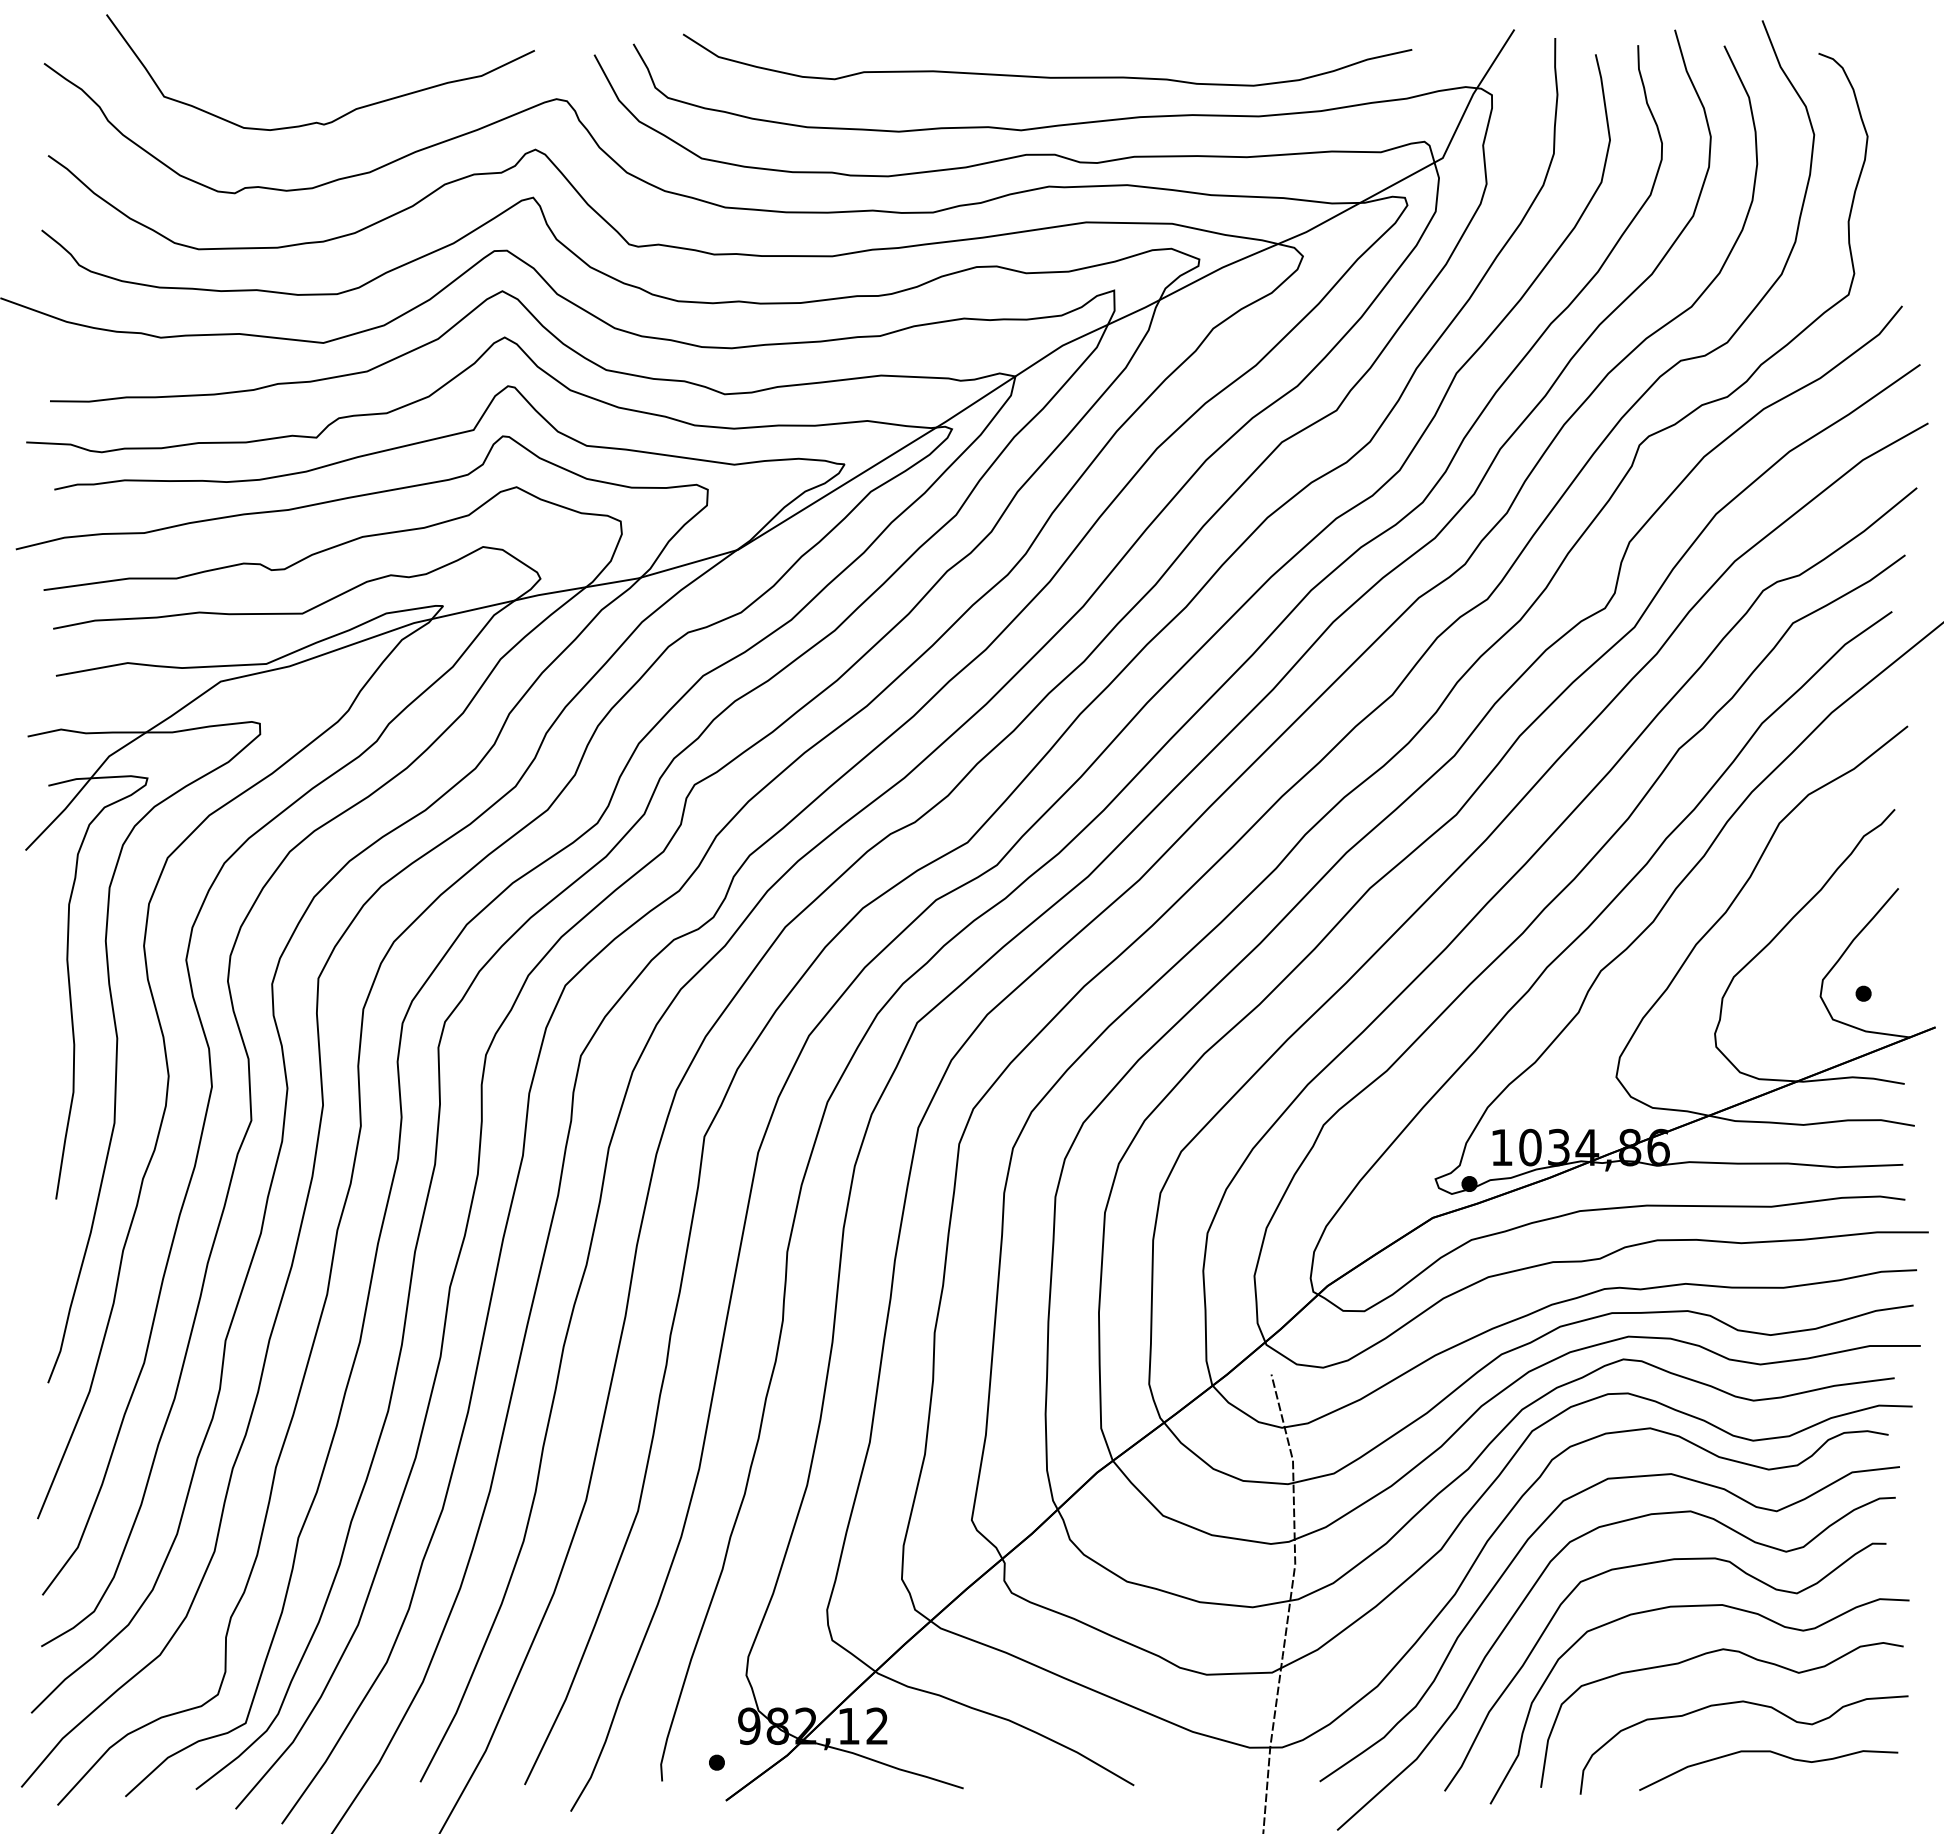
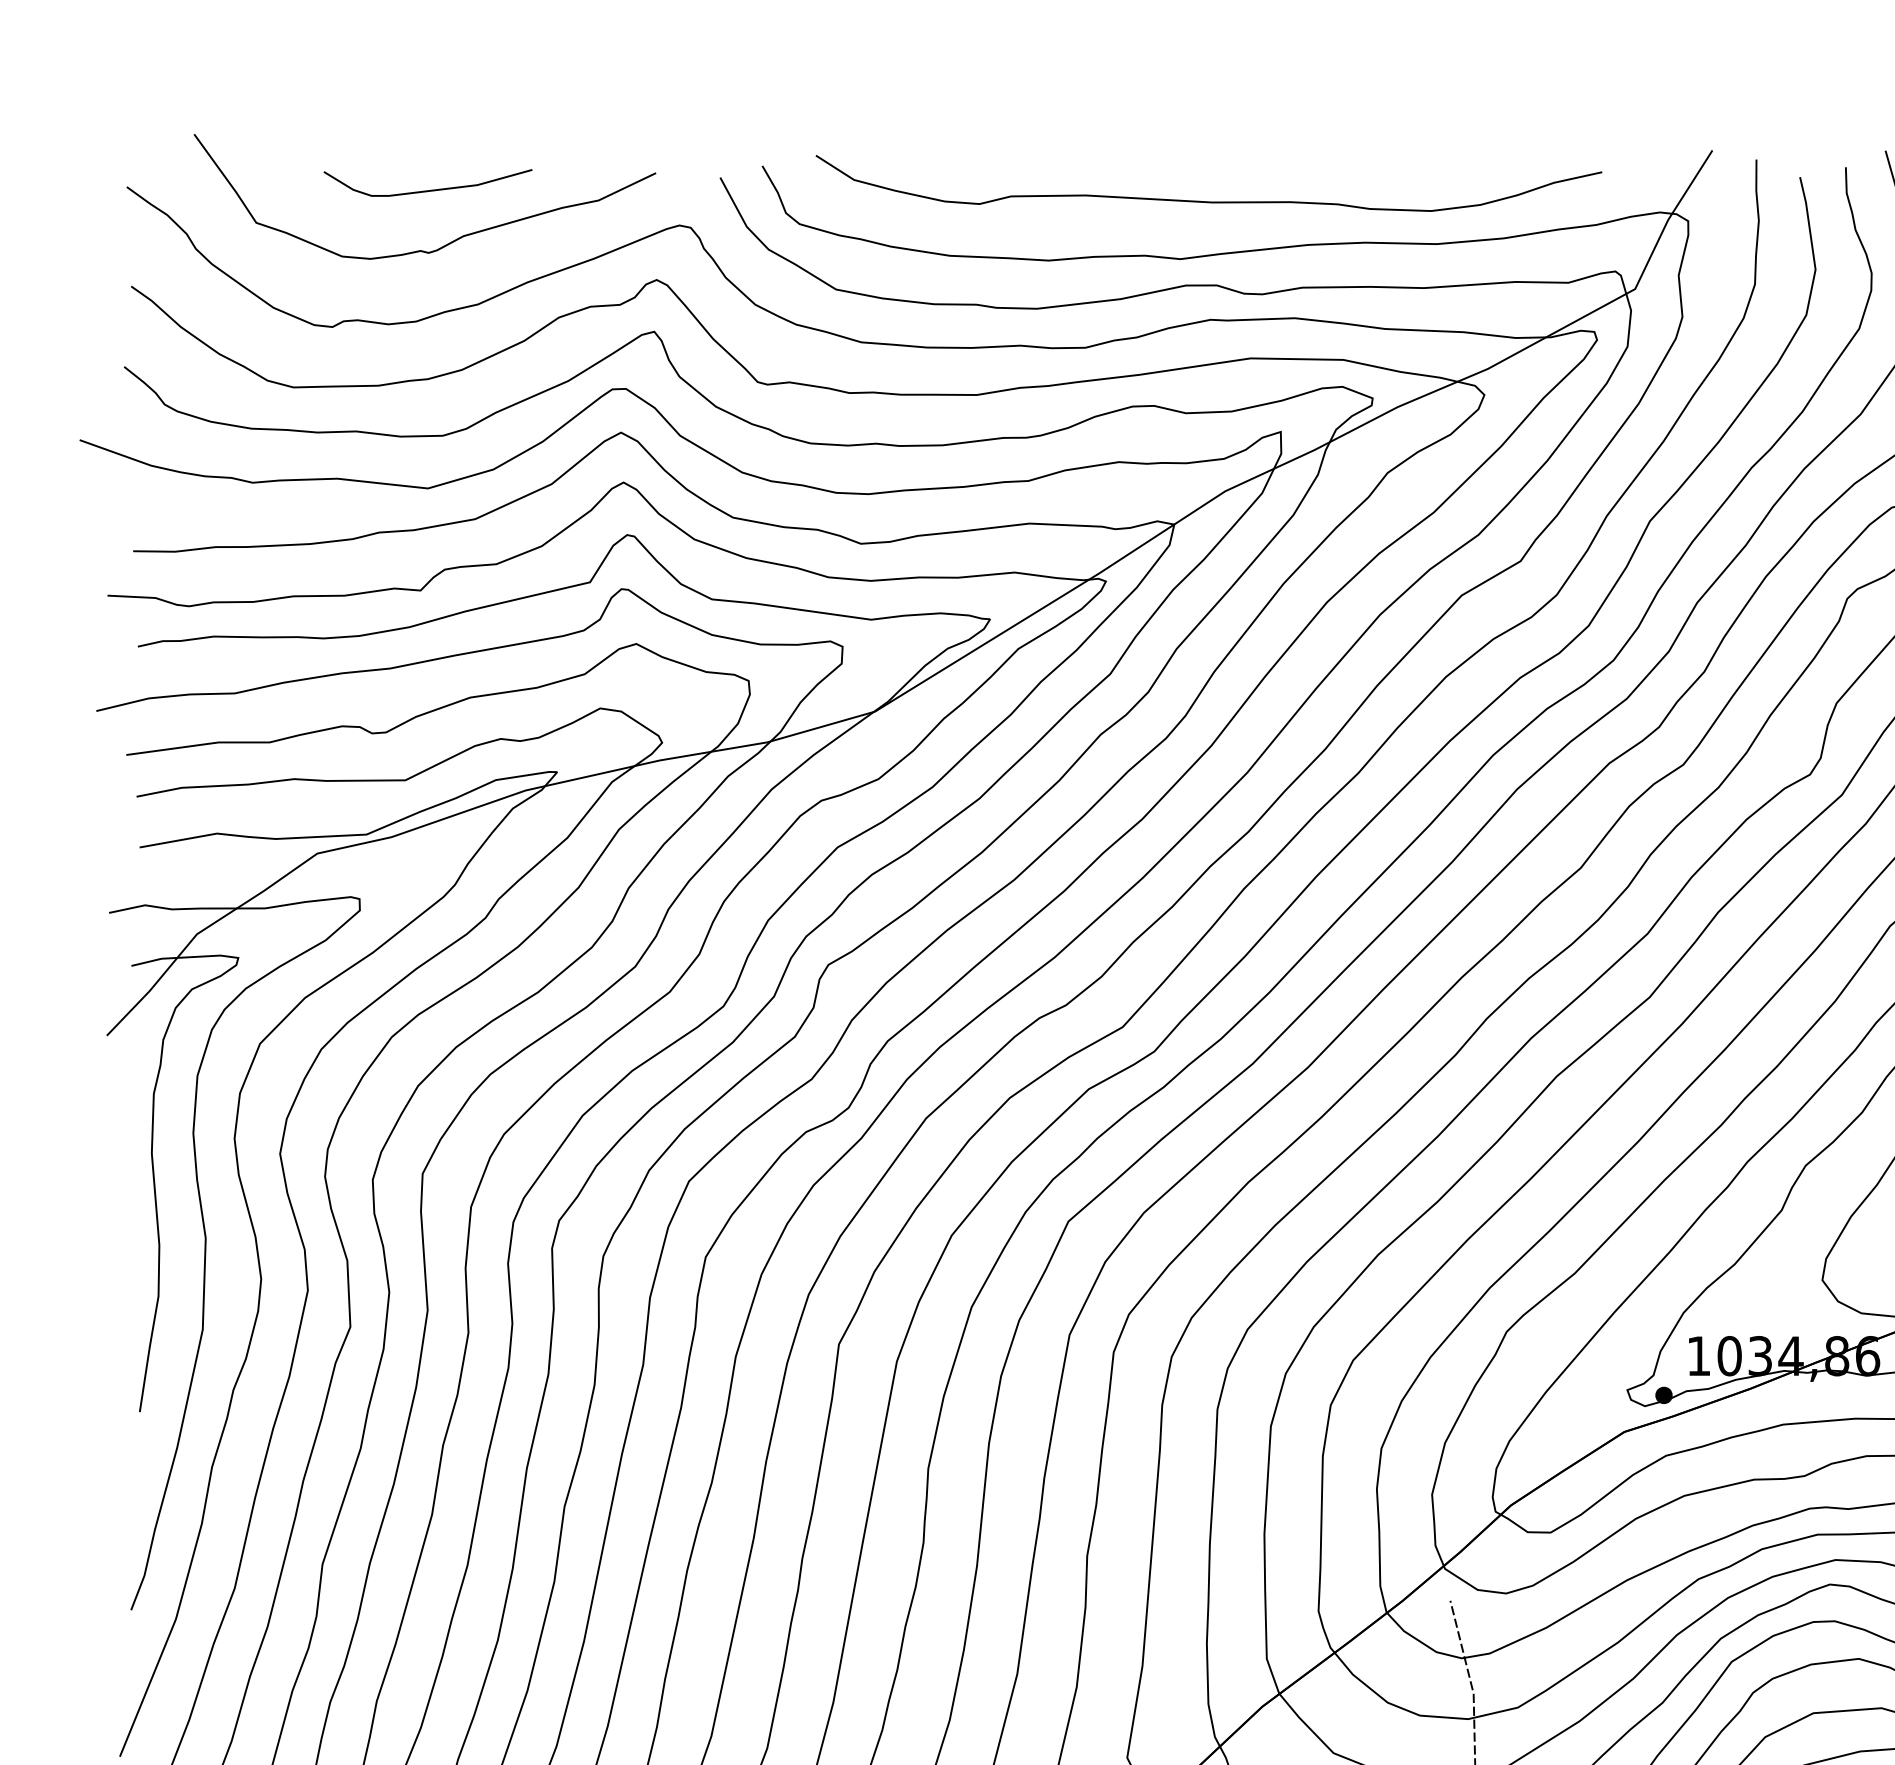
curve: (323, 66) -> (428, 190), added

